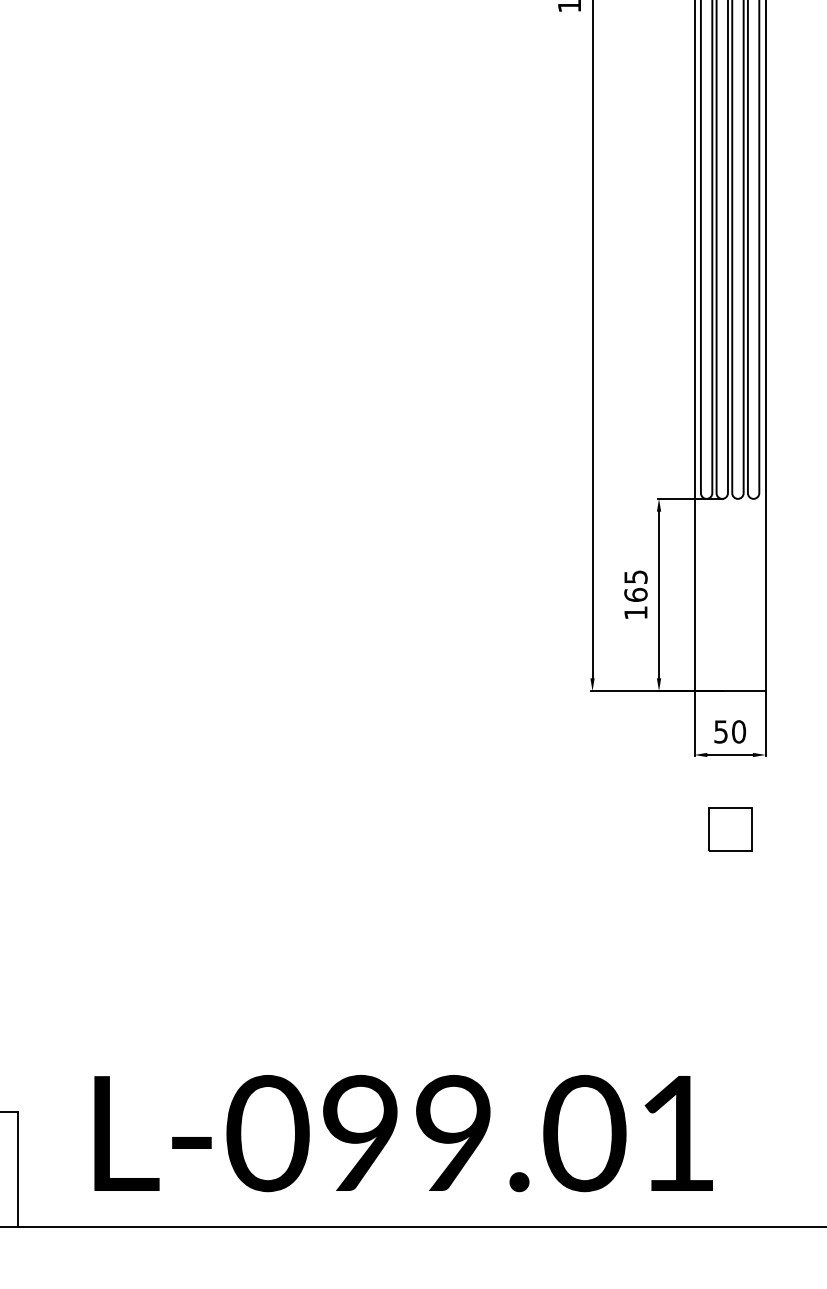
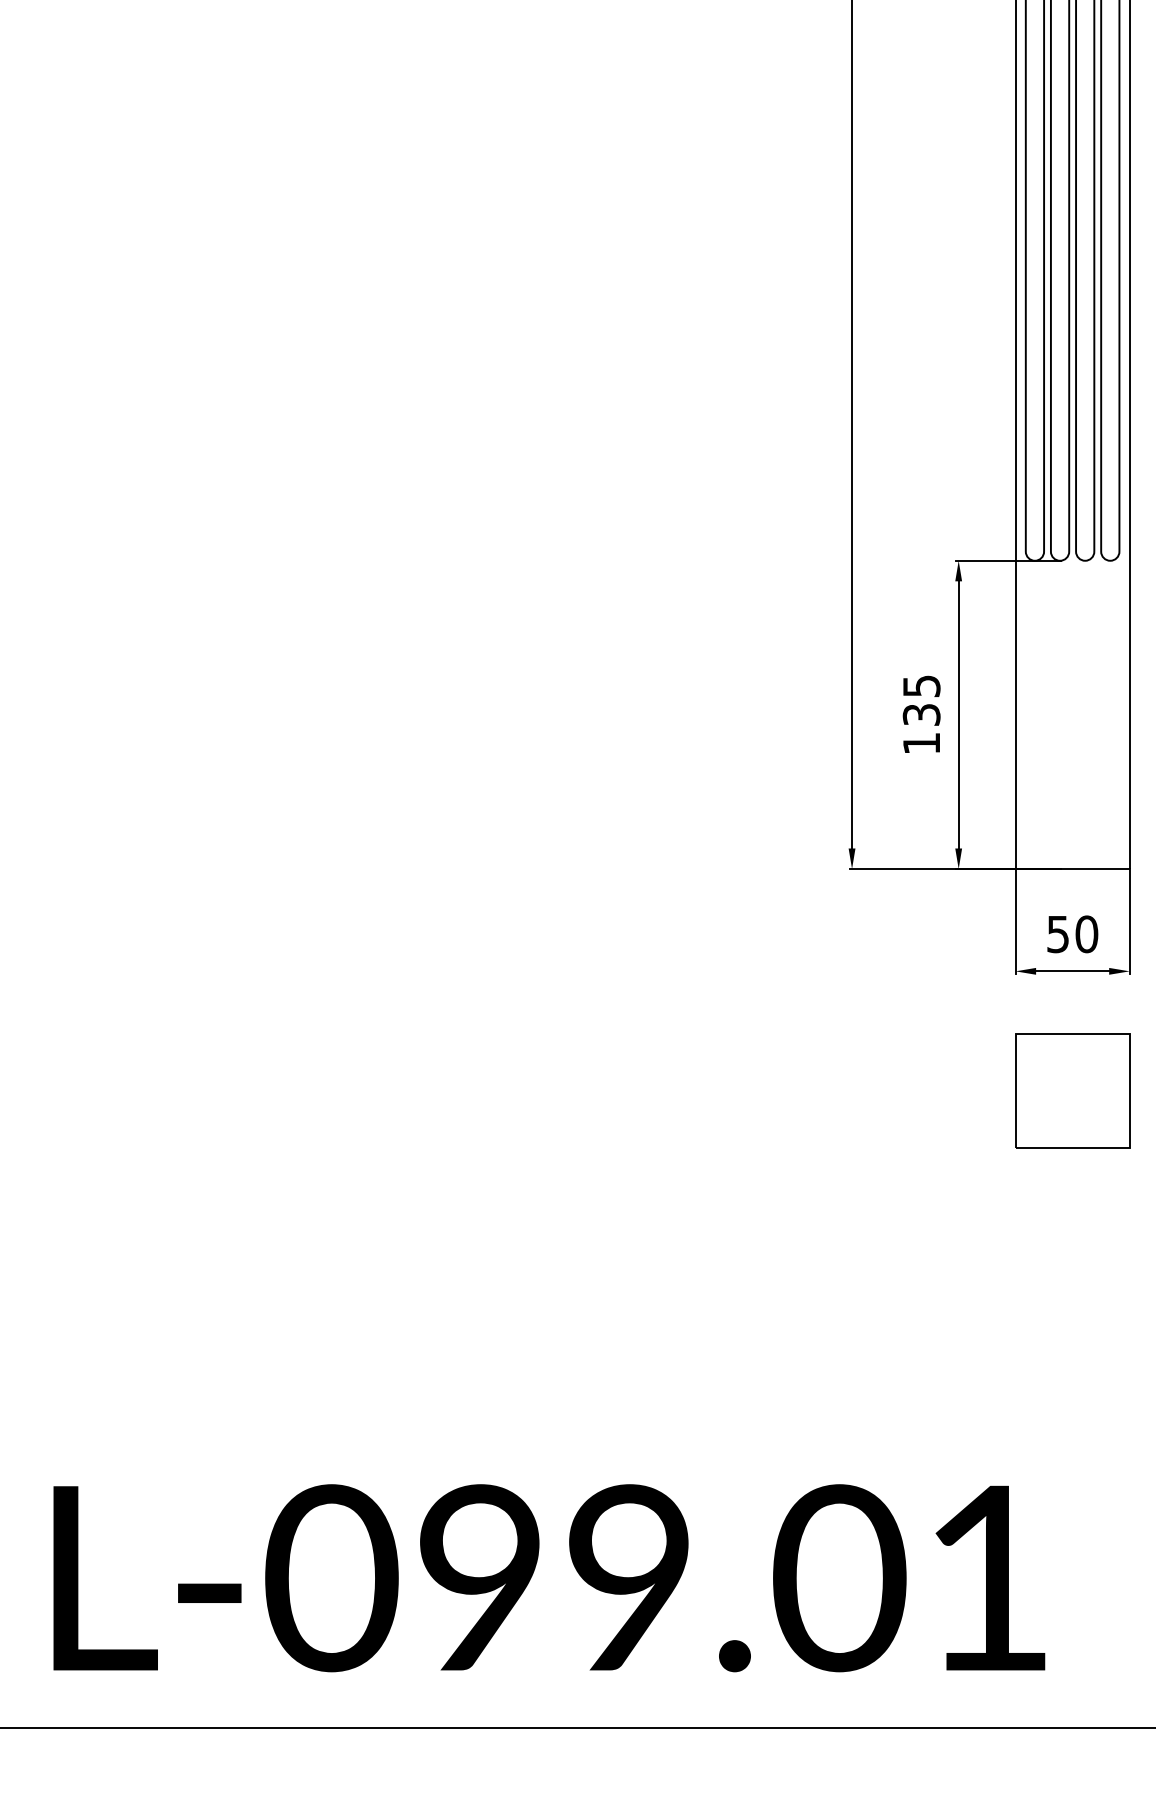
text: (635, 594) -> (920, 714), 165 -> 135
part: (730, 829) -> (1073, 1090), size x1.67

